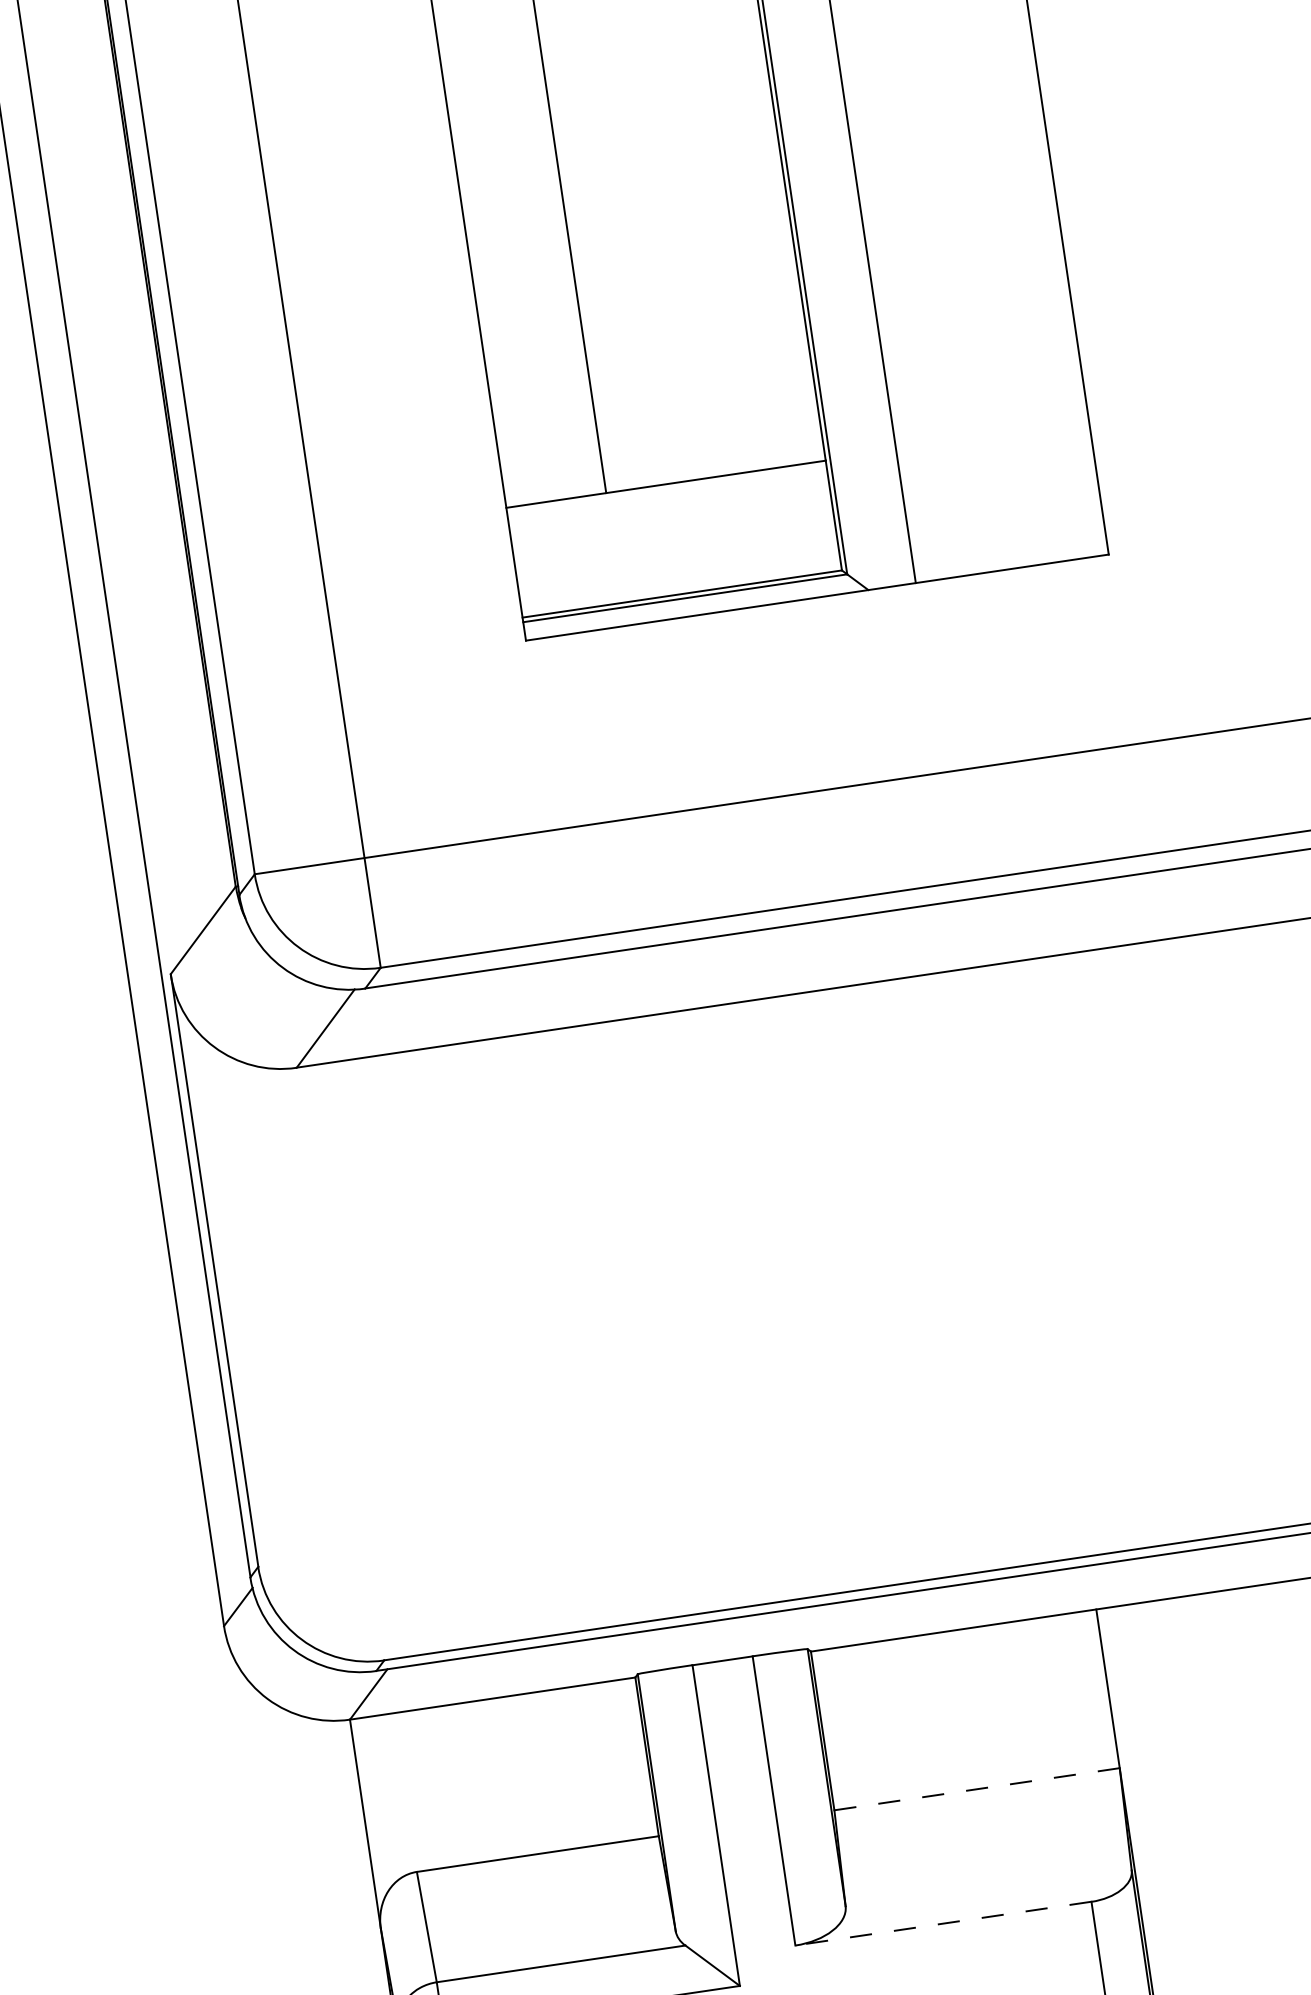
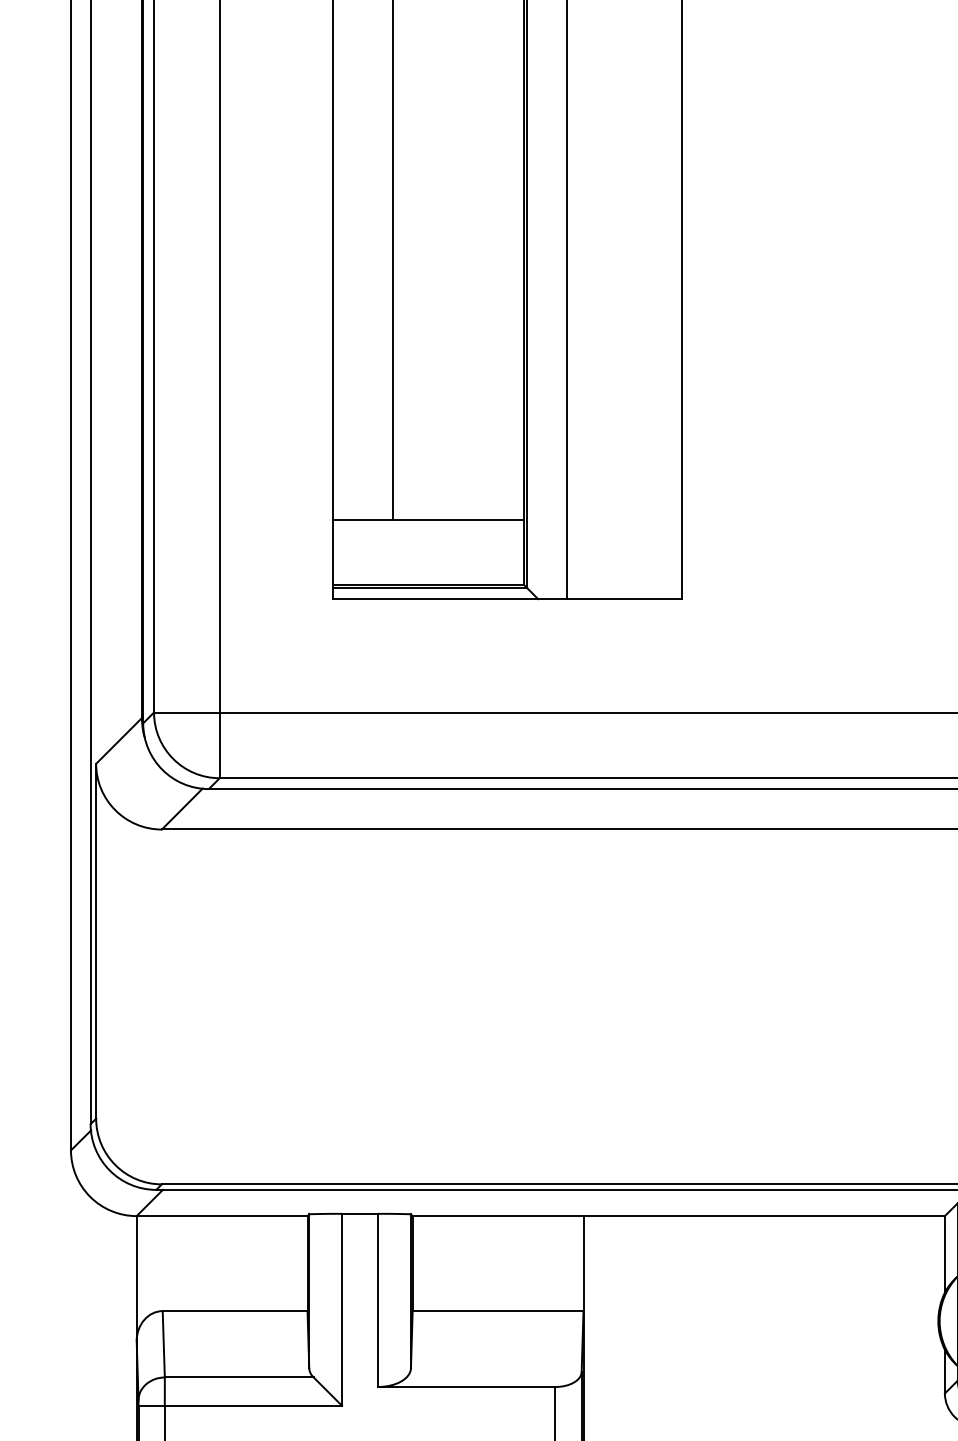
line: (977, 1789) -> (498, 1311), dashed -> solid
line: (942, 1922) -> (466, 1386), dashed -> solid

